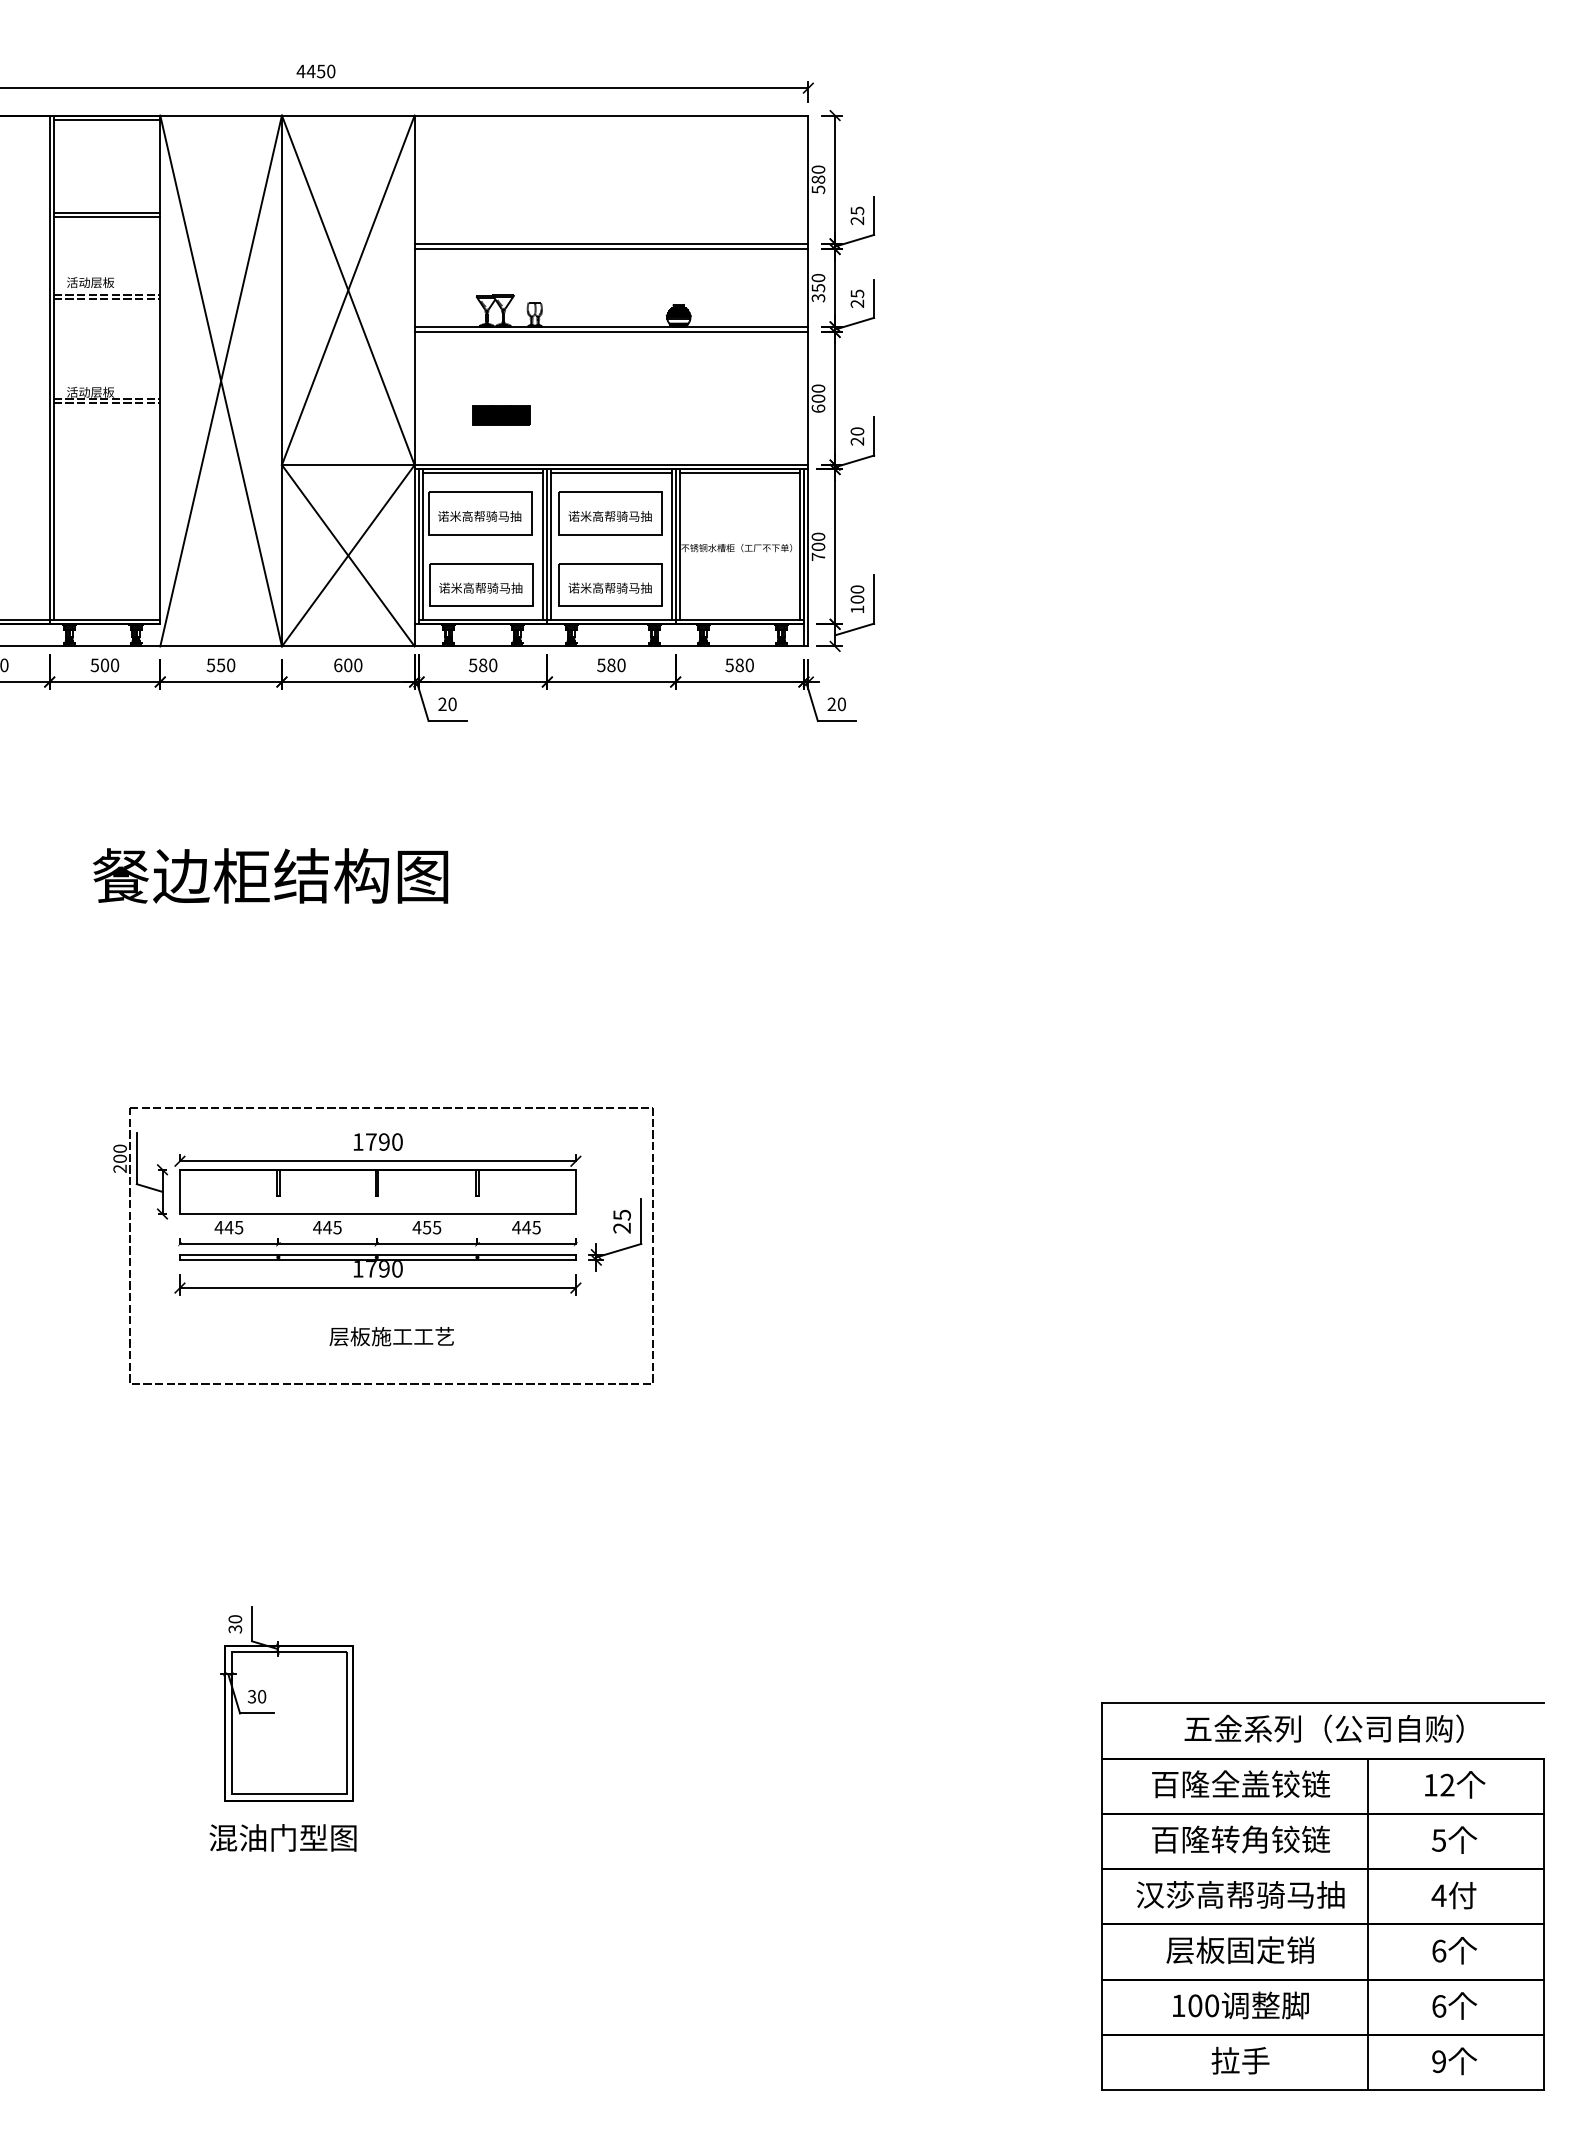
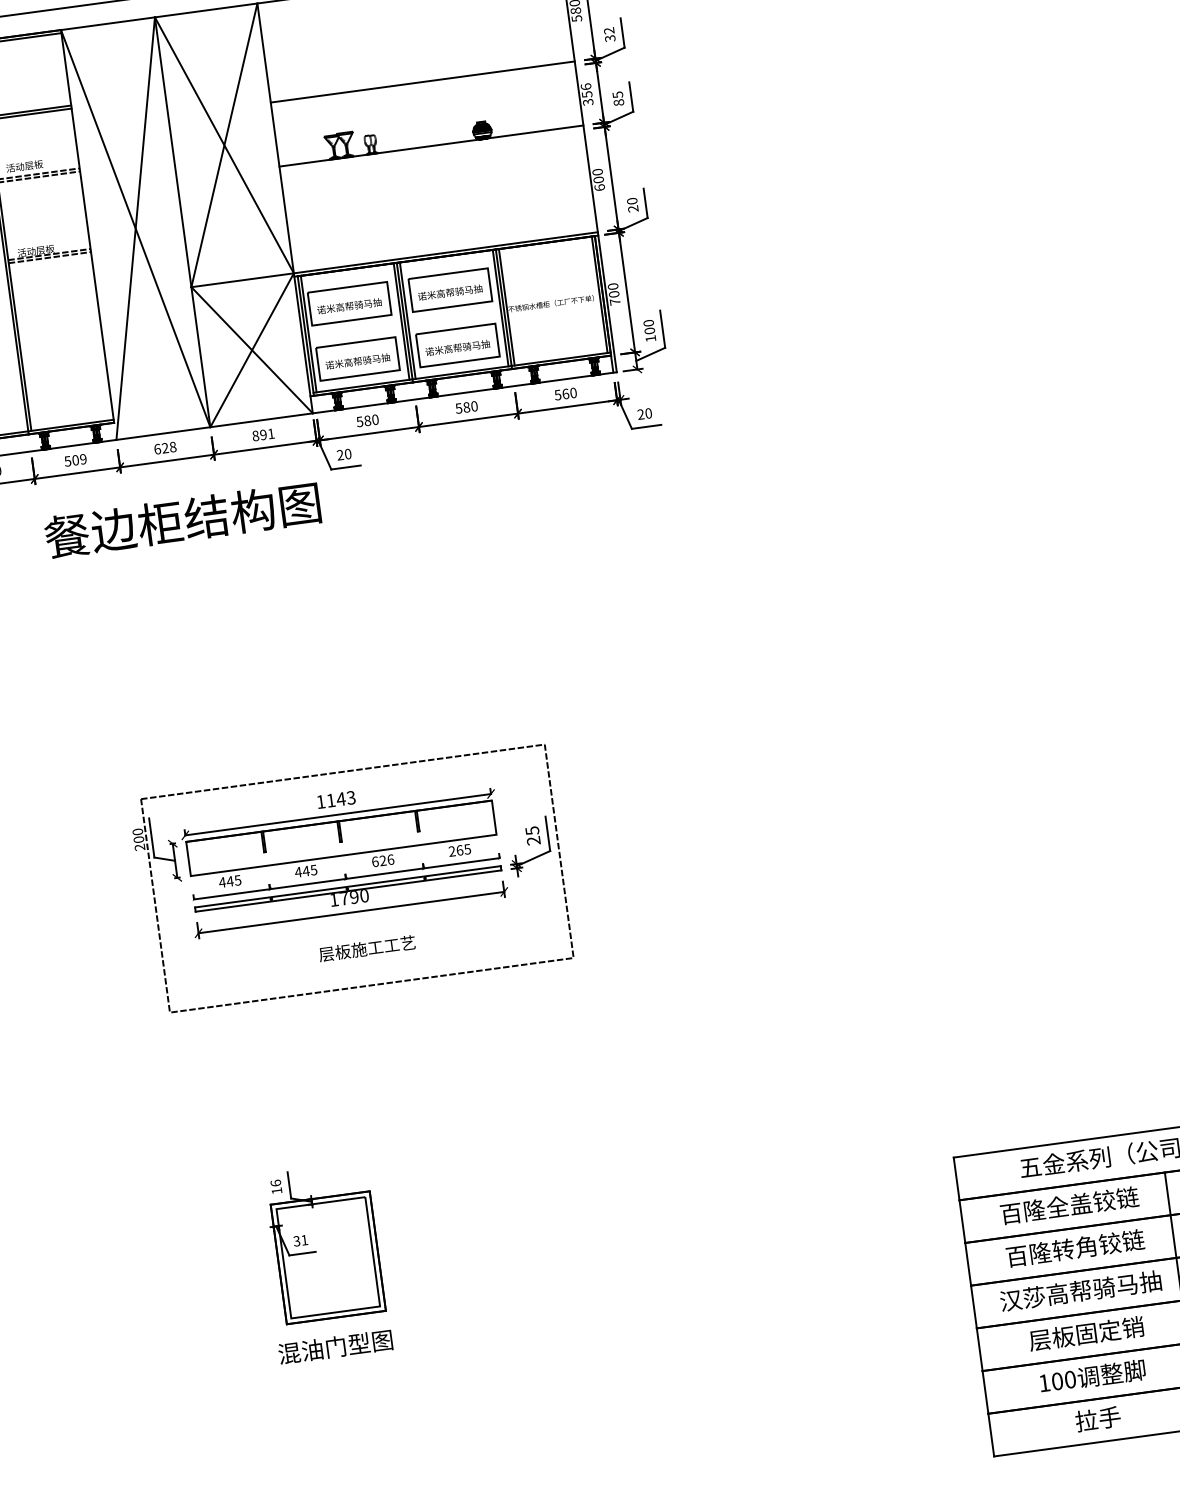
text: (857, 215) -> (609, 34), 25 -> 32
line: (611, 249) -> (423, 86), removed
text: (818, 277) -> (586, 86), 350 -> 356
text: (857, 303) -> (618, 102), 25 -> 85
line: (611, 332) -> (432, 150), removed
part: (501, 415) -> (355, 226), removed
line: (483, 473) -> (347, 272), removed
line: (611, 473) -> (446, 259), removed
line: (739, 473) -> (545, 245), removed
text: (739, 664) -> (565, 393), 580 -> 560
text: (114, 665) -> (83, 459), 500 -> 509
text: (220, 665) -> (164, 448), 550 -> 628
text: (348, 665) -> (263, 435), 600 -> 891
text: (270, 875) -> (182, 519), moved
text: (384, 1141) -> (341, 798), 1790 -> 1143
text: (426, 1227) -> (382, 860), 455 -> 626
text: (521, 1227) -> (455, 850), 445 -> 265
text: (235, 1624) -> (276, 1187), 30 -> 16
text: (262, 1696) -> (304, 1239), 30 -> 31

